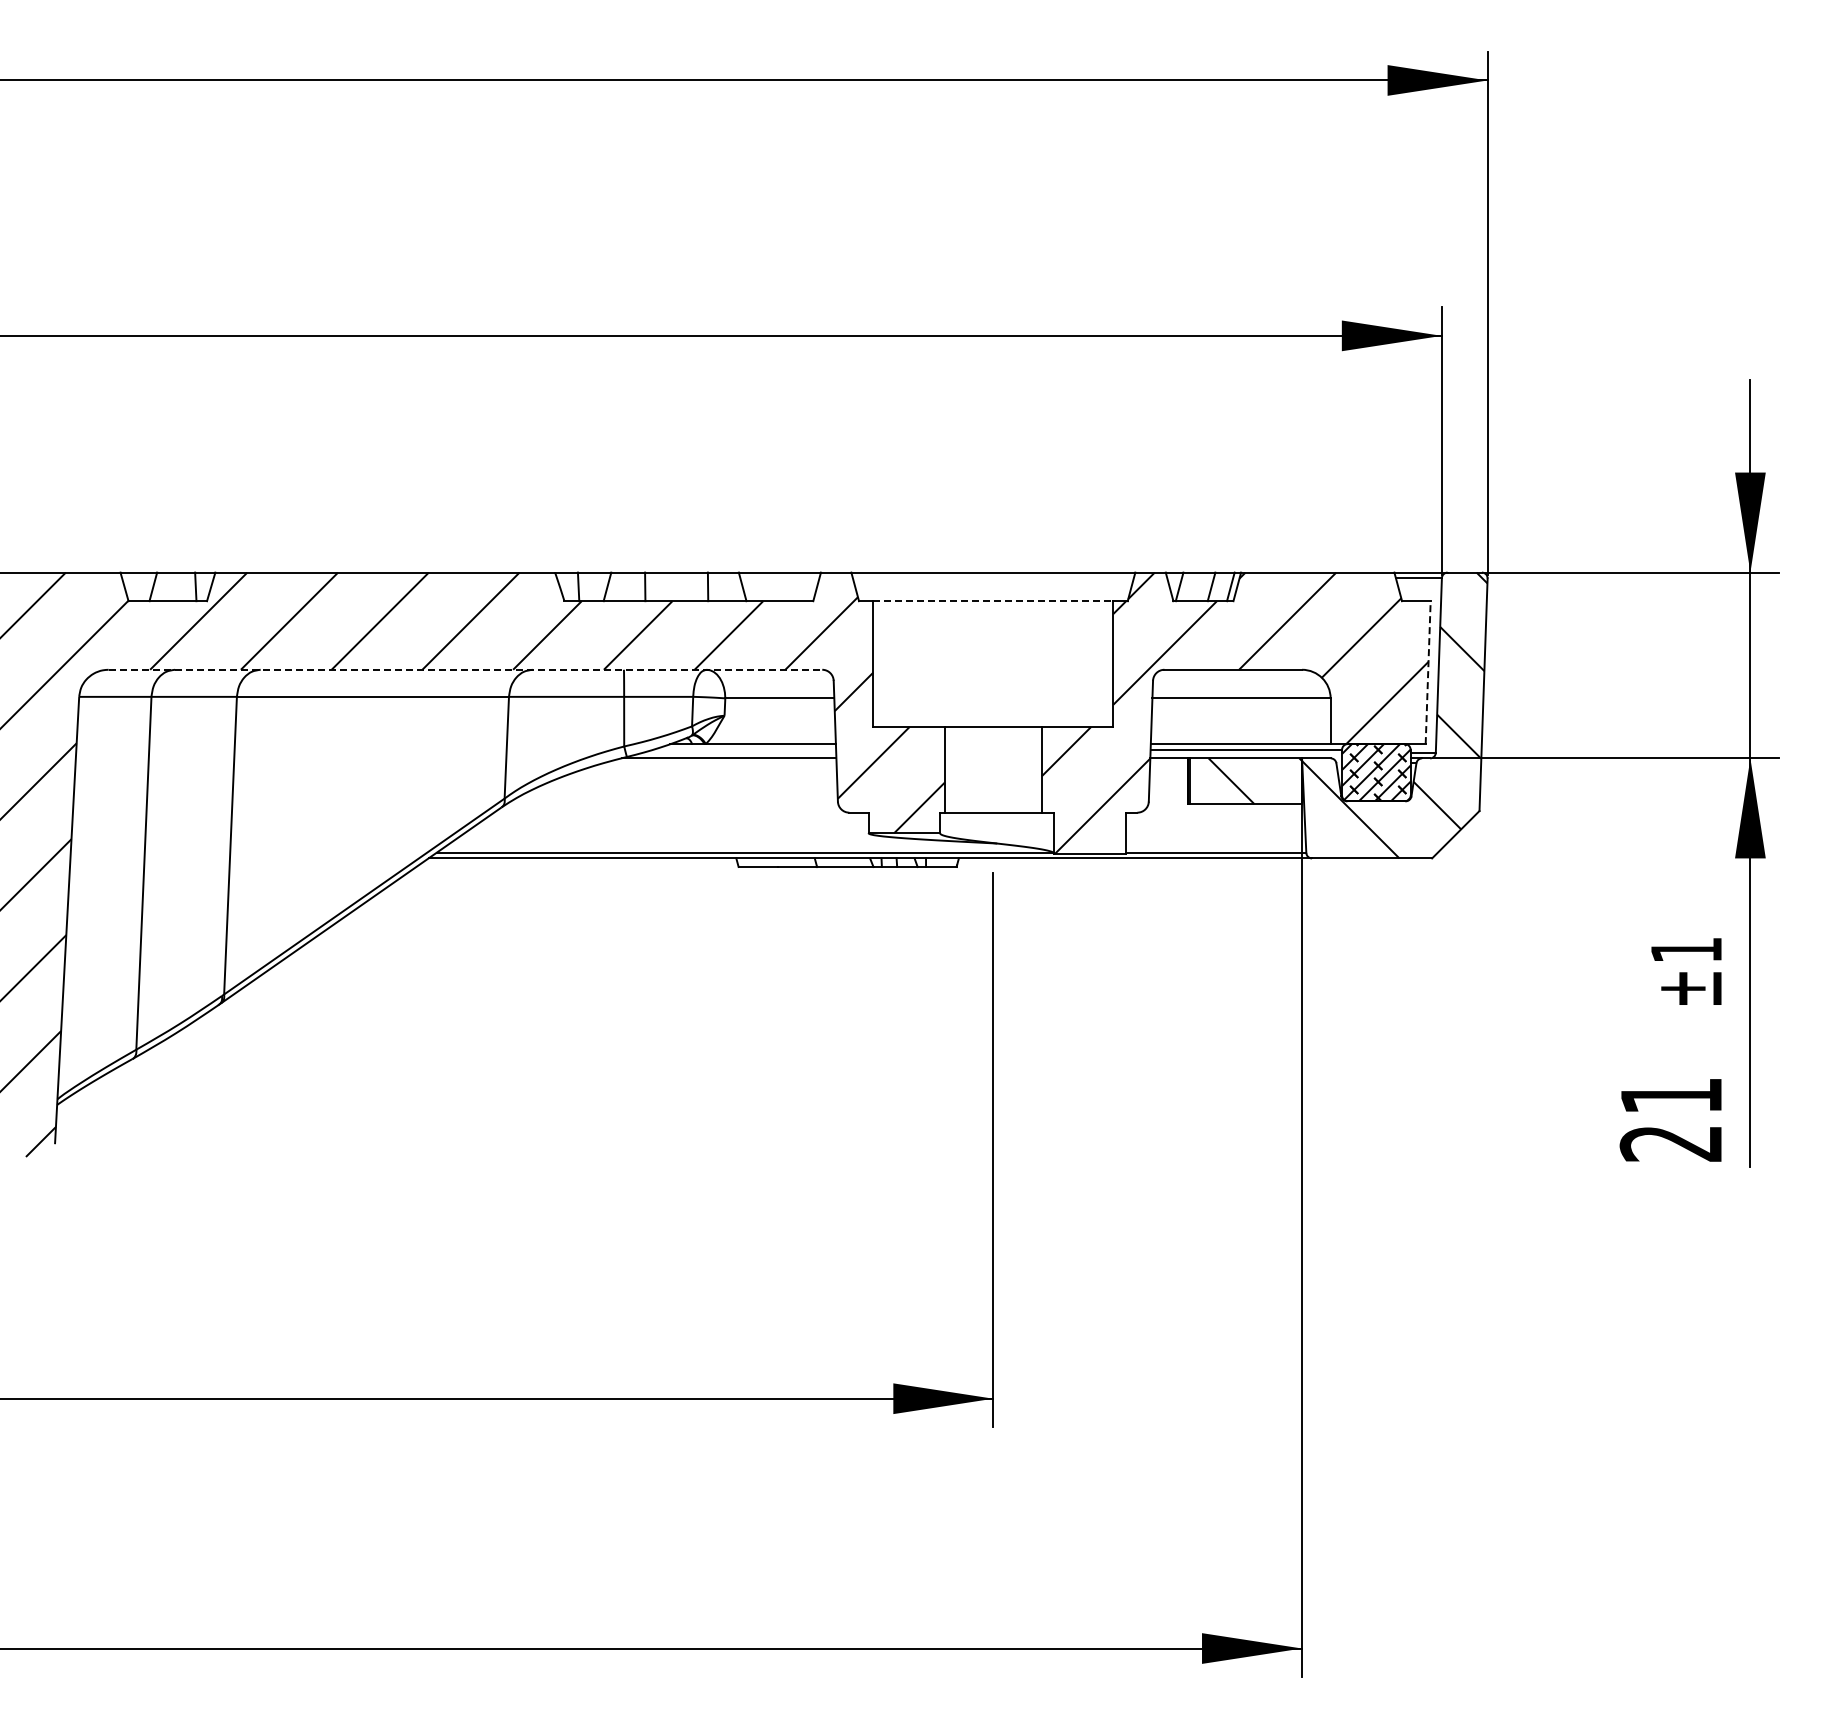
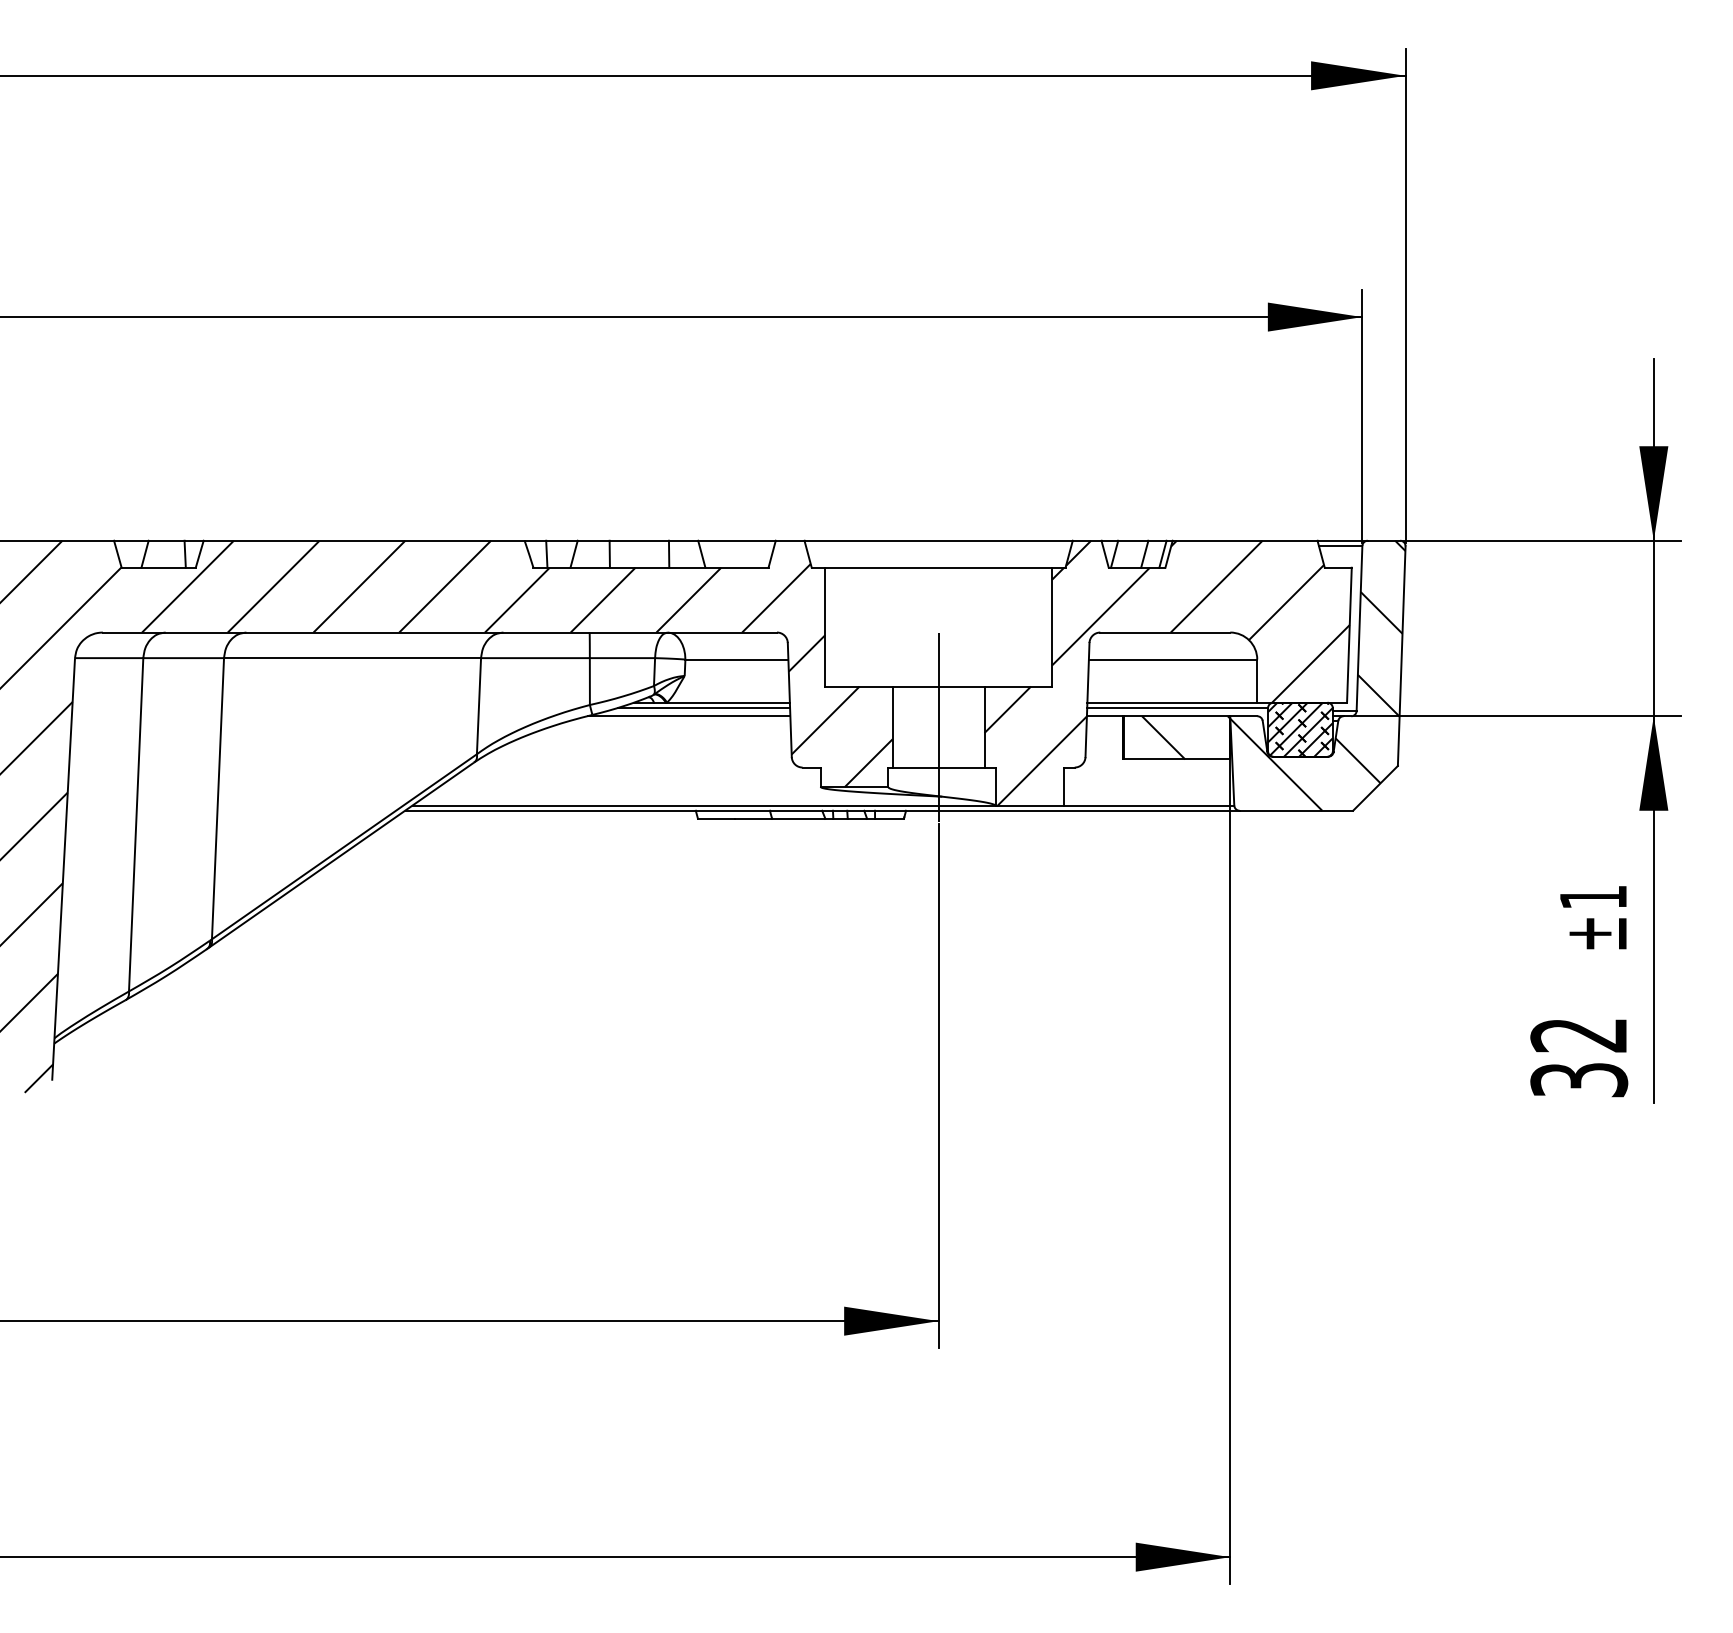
line: (993, 601) -> (938, 568), dashed -> solid
line: (465, 669) -> (439, 632), dashed -> solid
line: (1428, 672) -> (1349, 635), dashed -> solid
line: (744, 749) -> (703, 707), added
line: (993, 769) -> (938, 726), added
text: (1671, 1120) -> (1579, 1058), 21 -> 32

